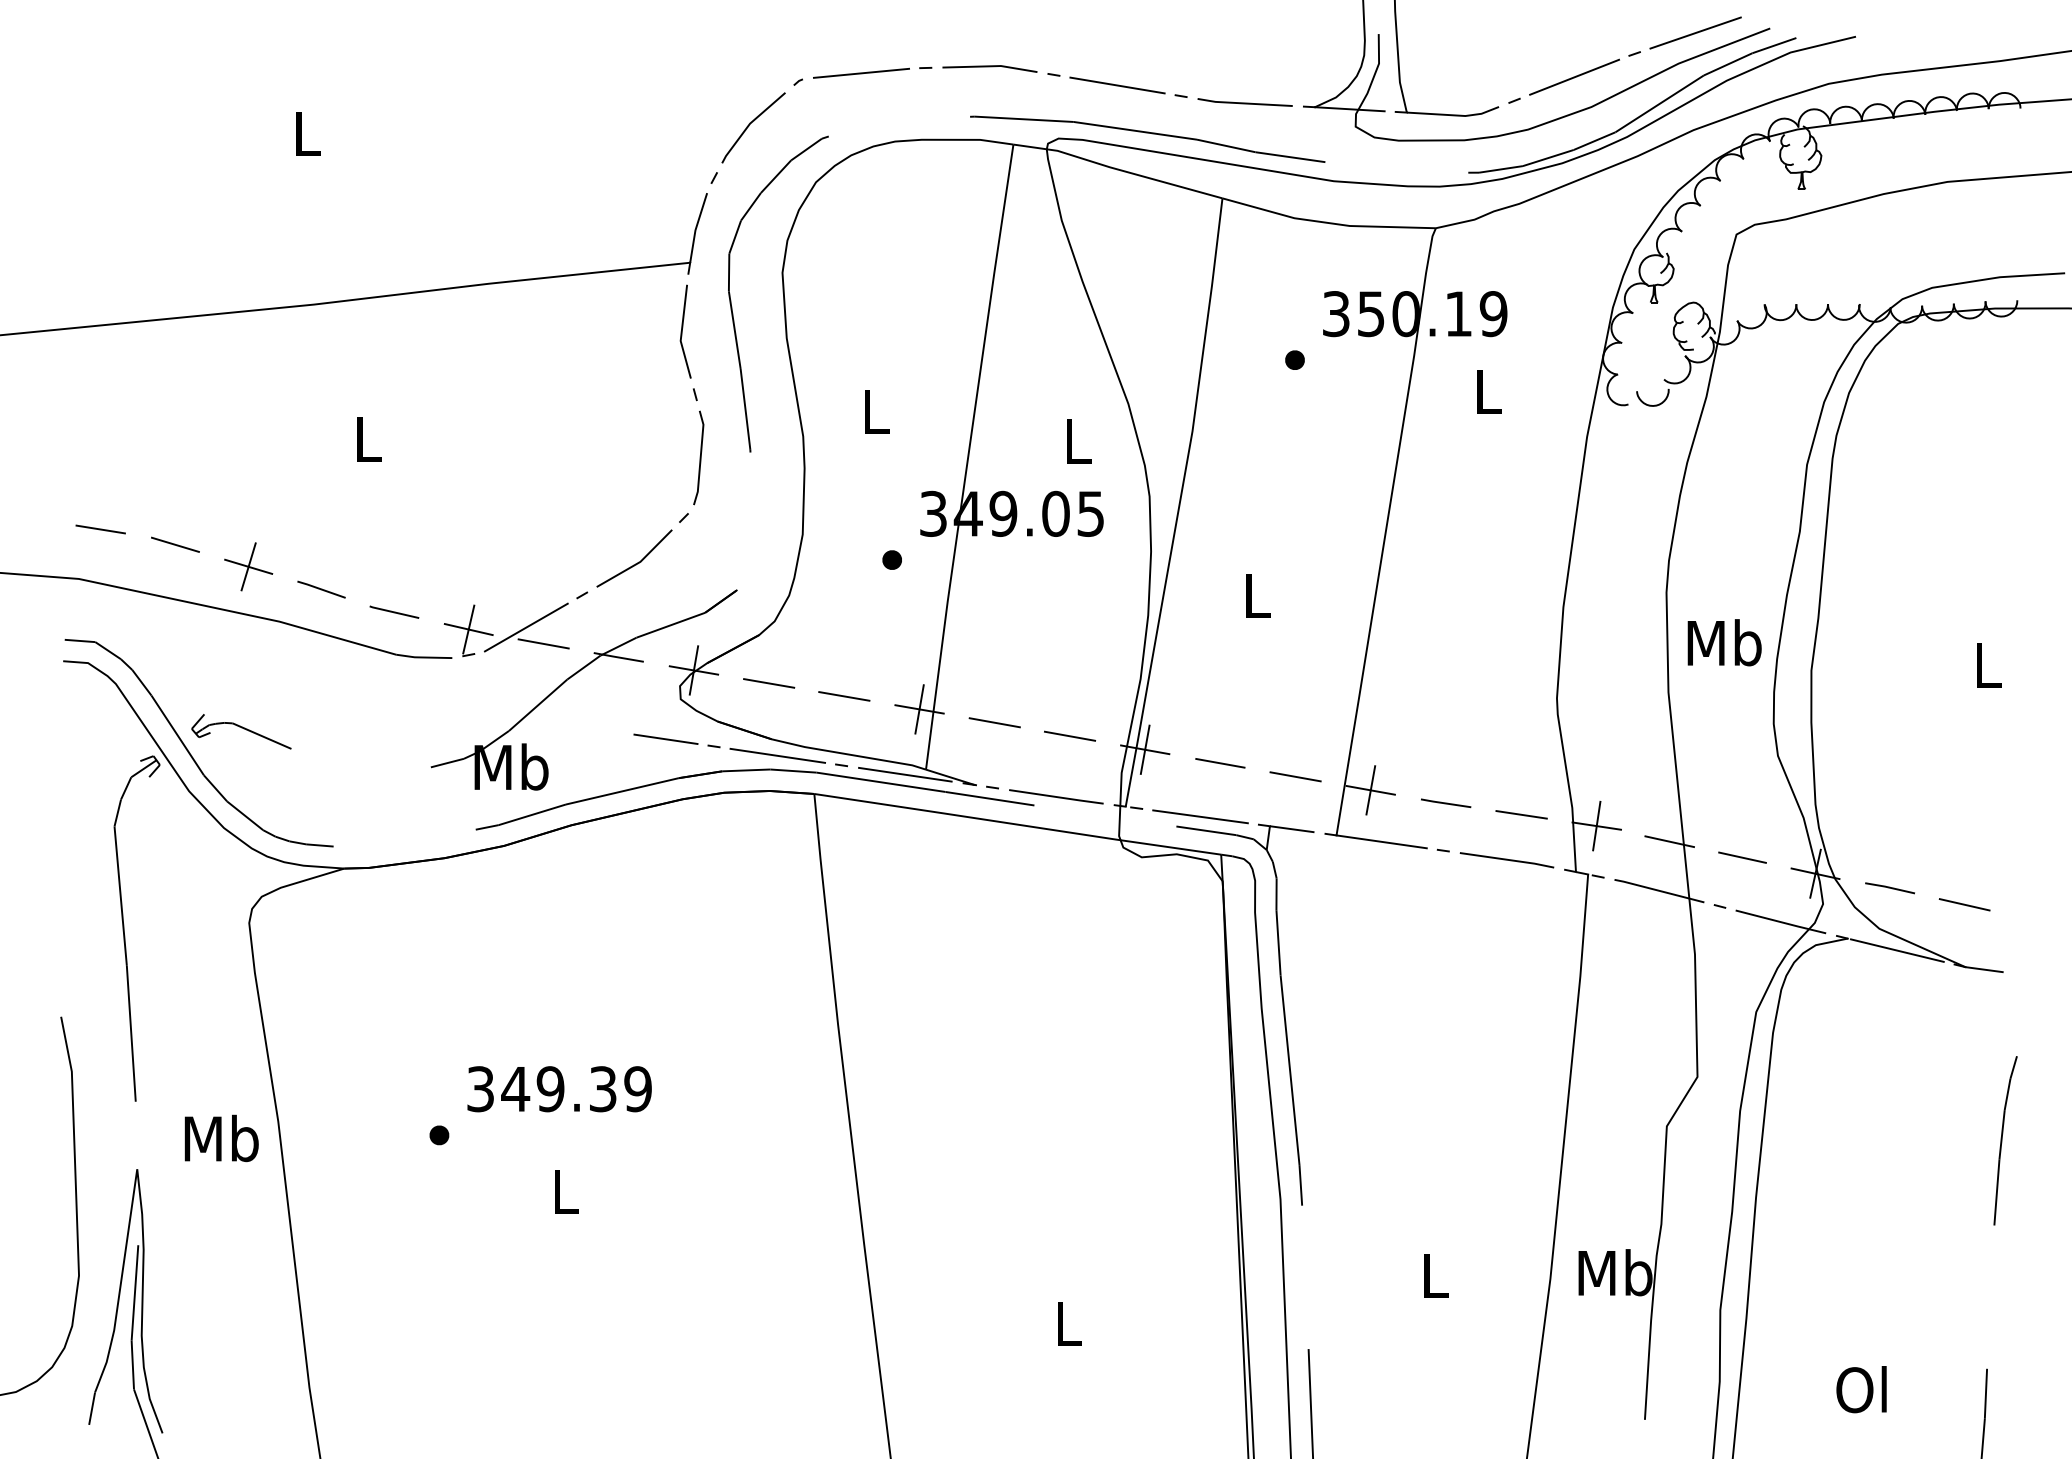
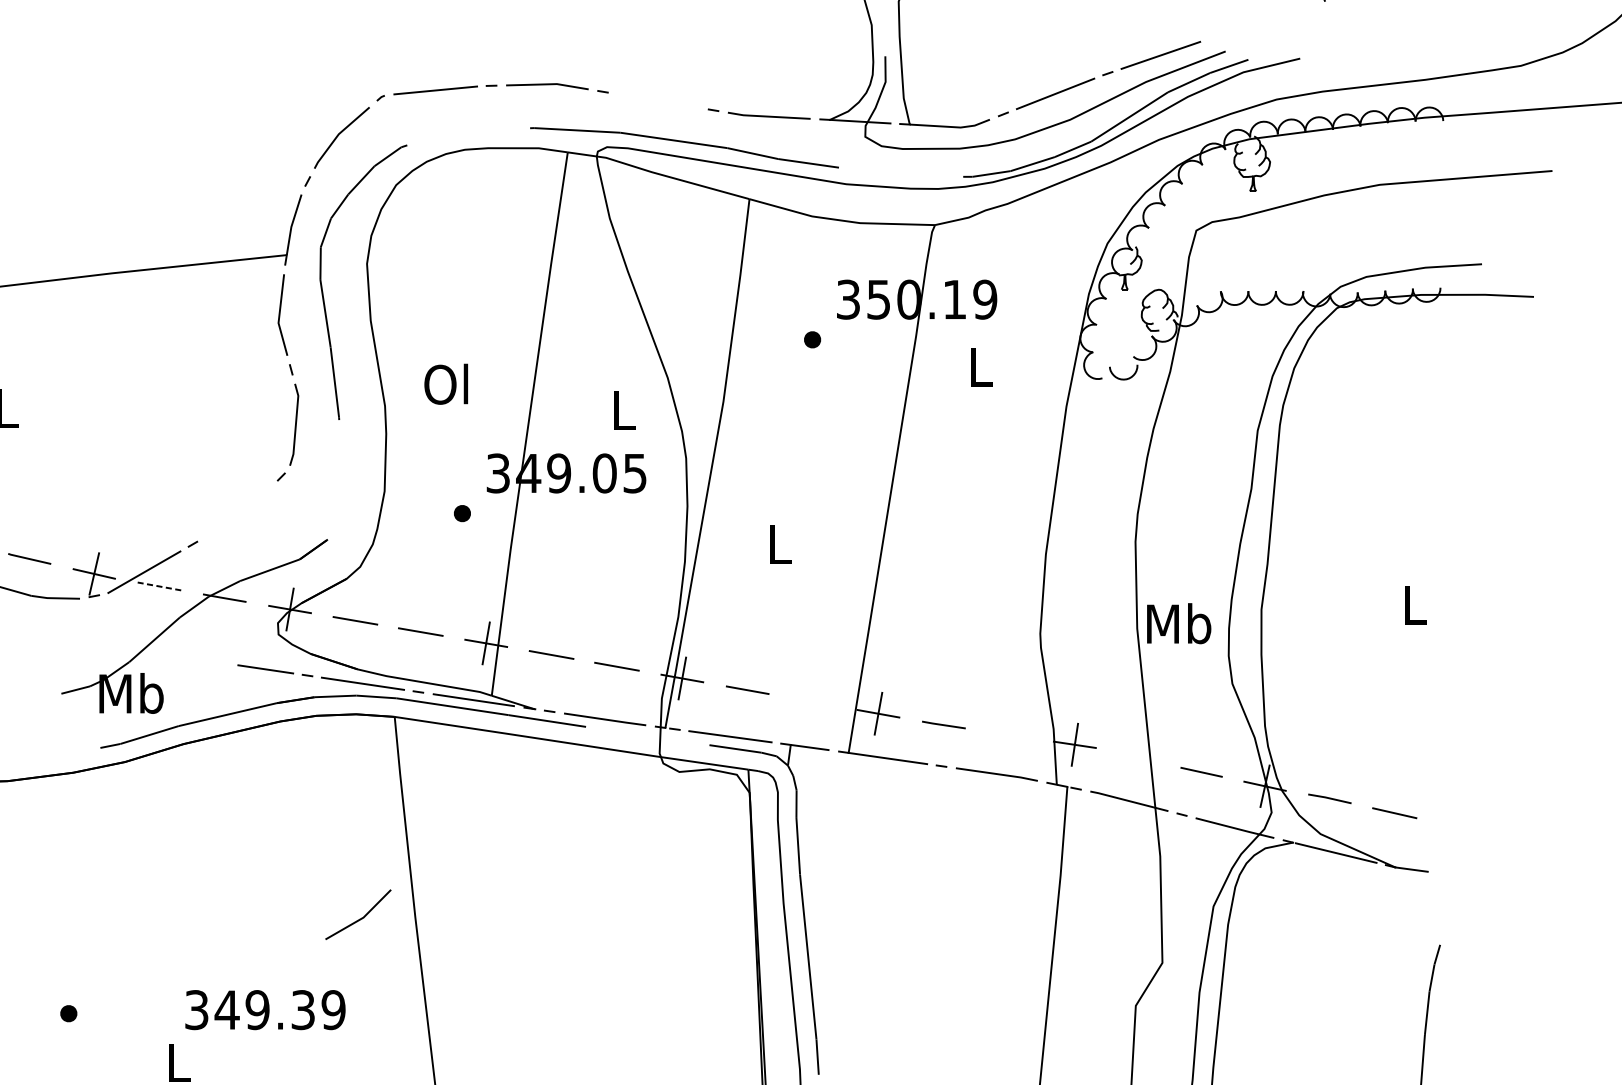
line: (1117, 85) -> (658, 101), removed
text: (873, 410) -> (446, 383), L -> Ol
line: (638, 561) -> (361, 917), moved
text: (1724, 642) -> (1178, 623), moved
line: (543, 643) -> (159, 586), solid -> dashed
line: (1295, 776) -> (812, 701), removed
line: (1521, 814) -> (1009, 734), removed
line: (1669, 841) -> (1138, 758), removed
text: (559, 1089) -> (265, 1010), moved

